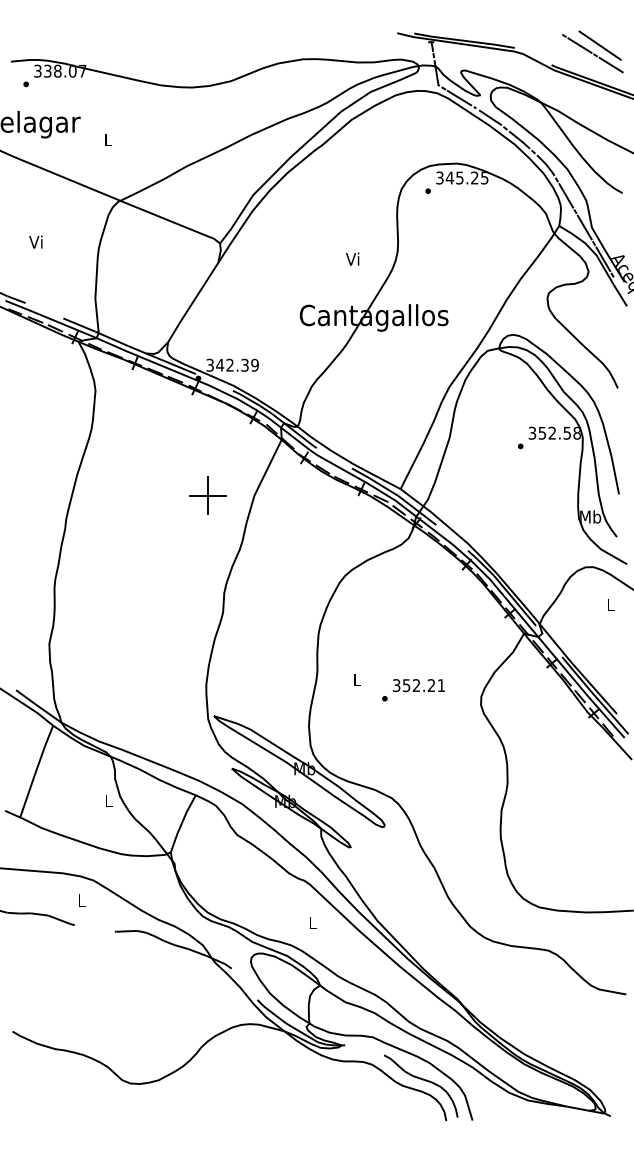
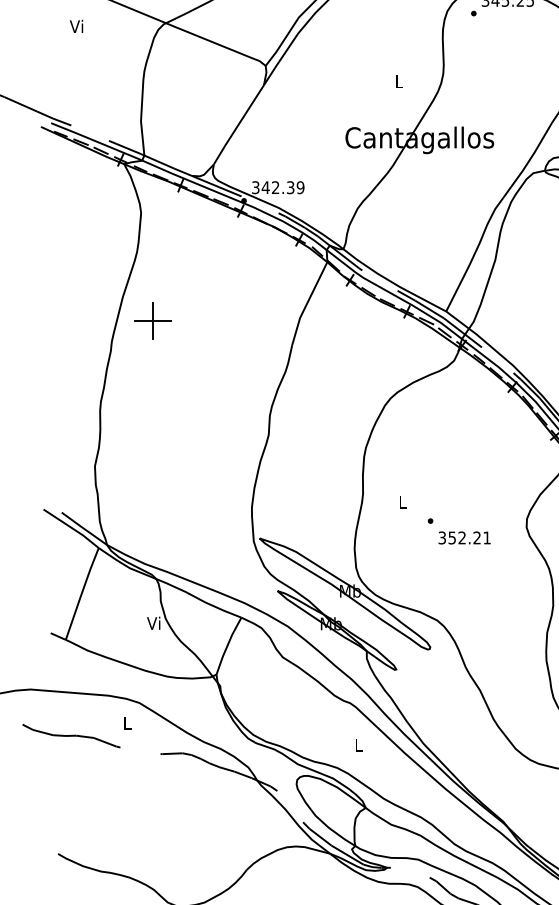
text: (35, 241) -> (76, 25), moved
text: (352, 258) -> (398, 80), Vi -> L
part: (207, 495) -> (152, 320), moved
text: (418, 685) -> (464, 537), moved
text: (107, 800) -> (153, 622), L -> Vi

